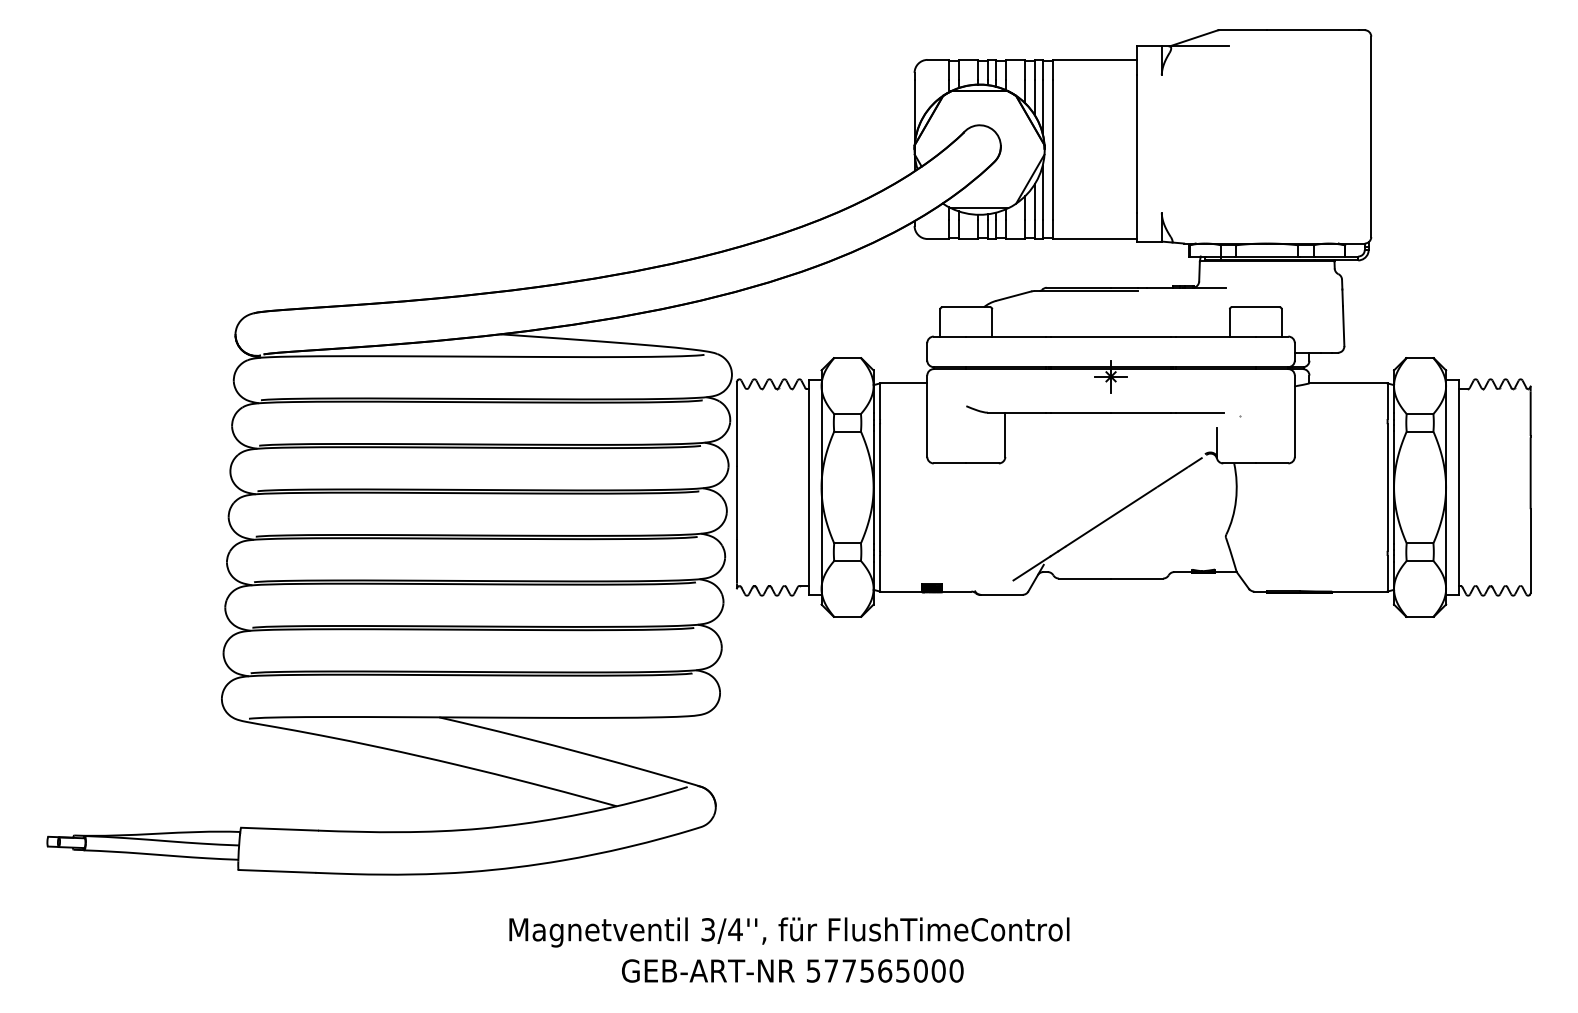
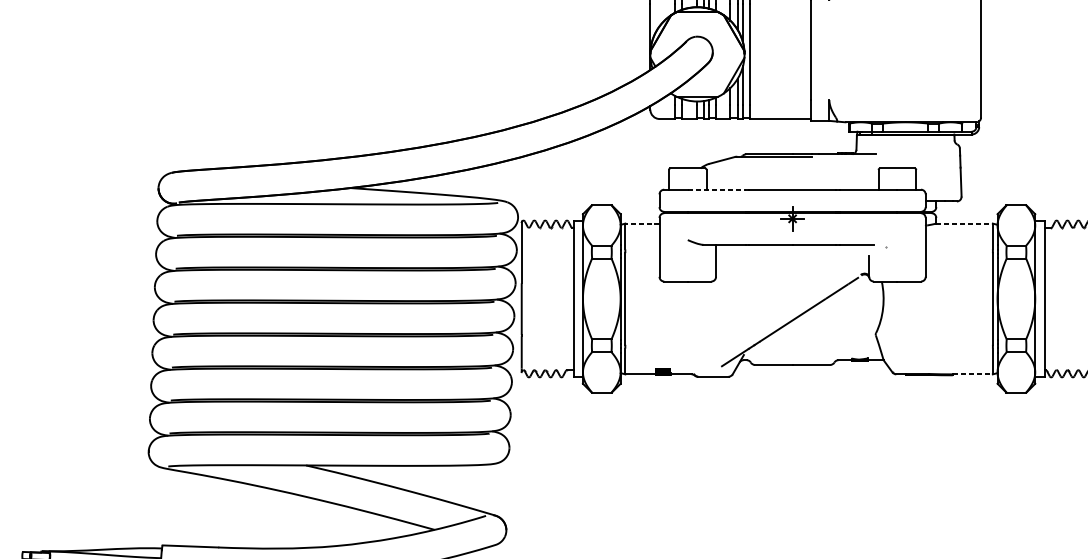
line: (1006, 336) -> (716, 189), solid -> dashed
line: (903, 383) -> (642, 223), solid -> dashed
line: (1349, 383) -> (965, 223), solid -> dashed
line: (1359, 591) -> (972, 374), solid -> dashed

